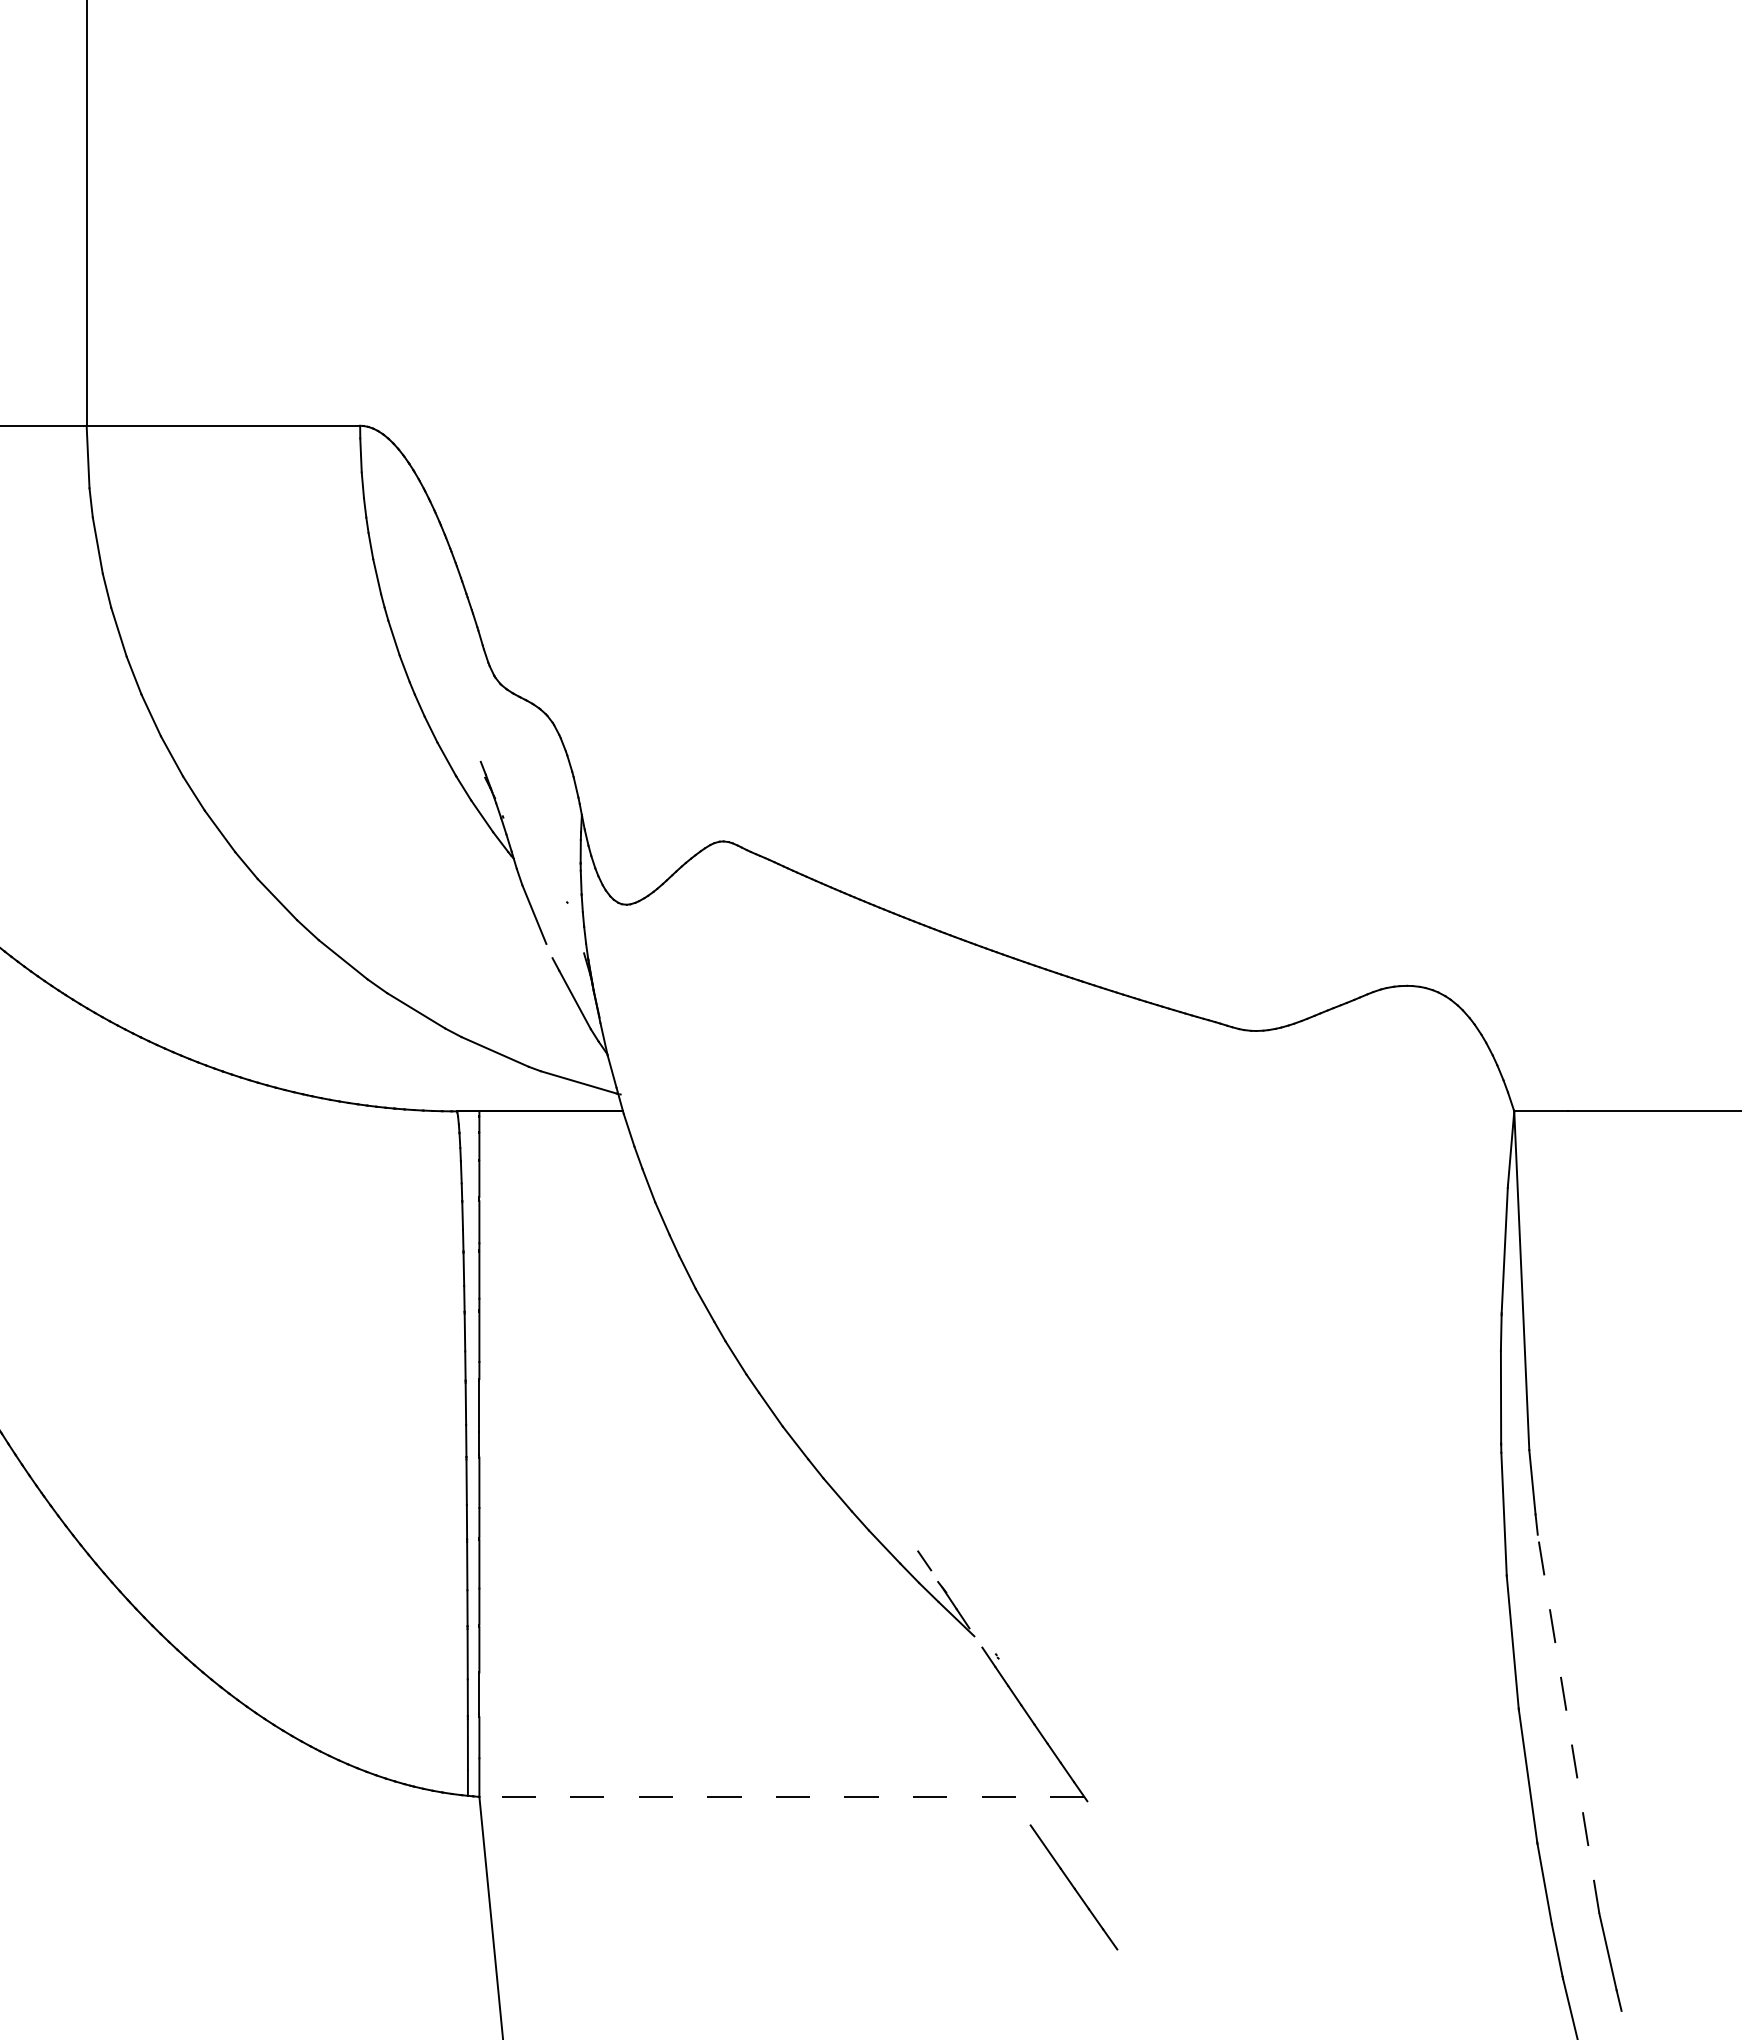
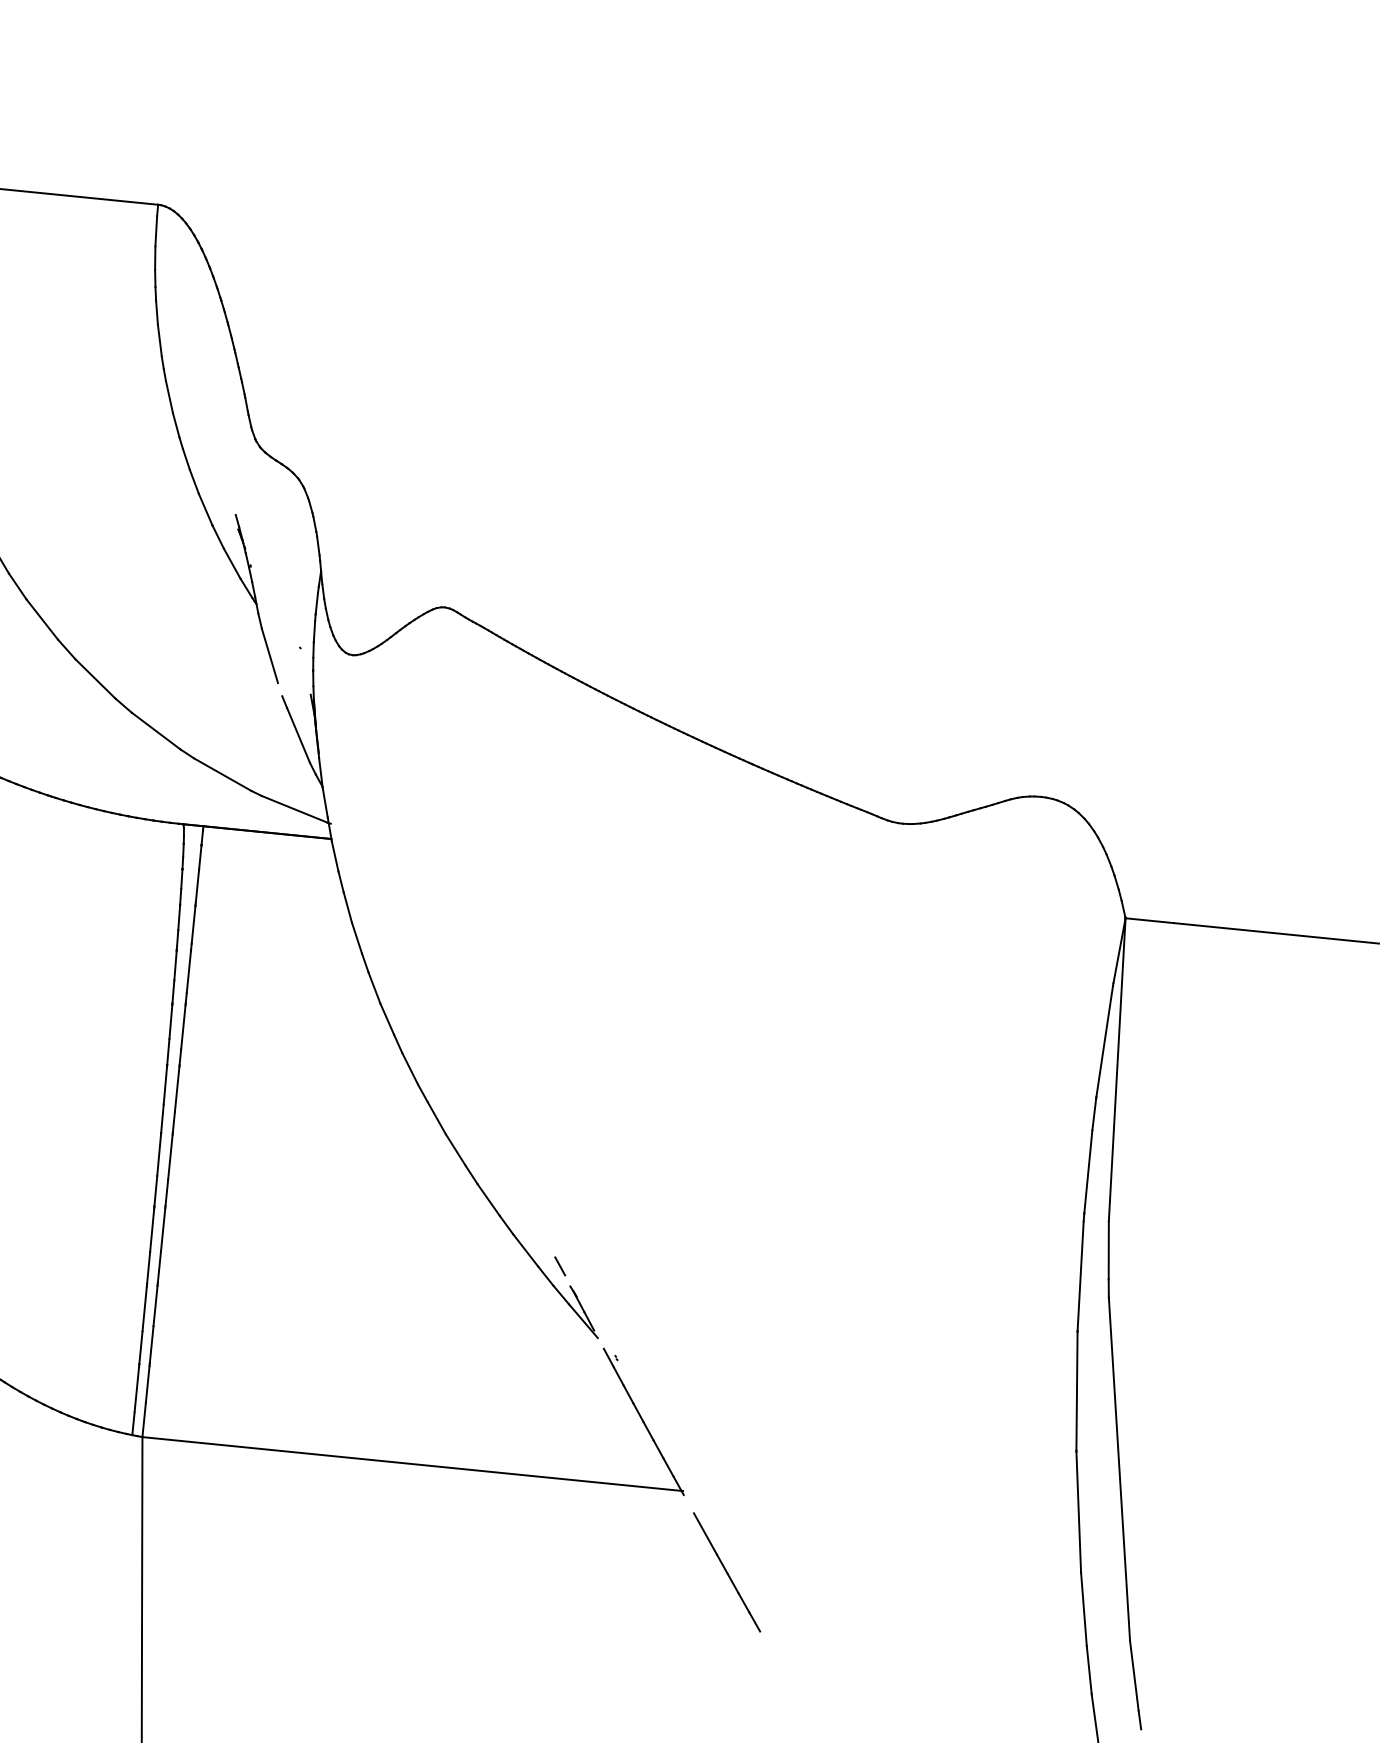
line: (1568, 1724) -> (1119, 1469), dashed -> solid
line: (781, 1796) -> (411, 1463), dashed -> solid
line: (1073, 1887) -> (726, 1572), moved

